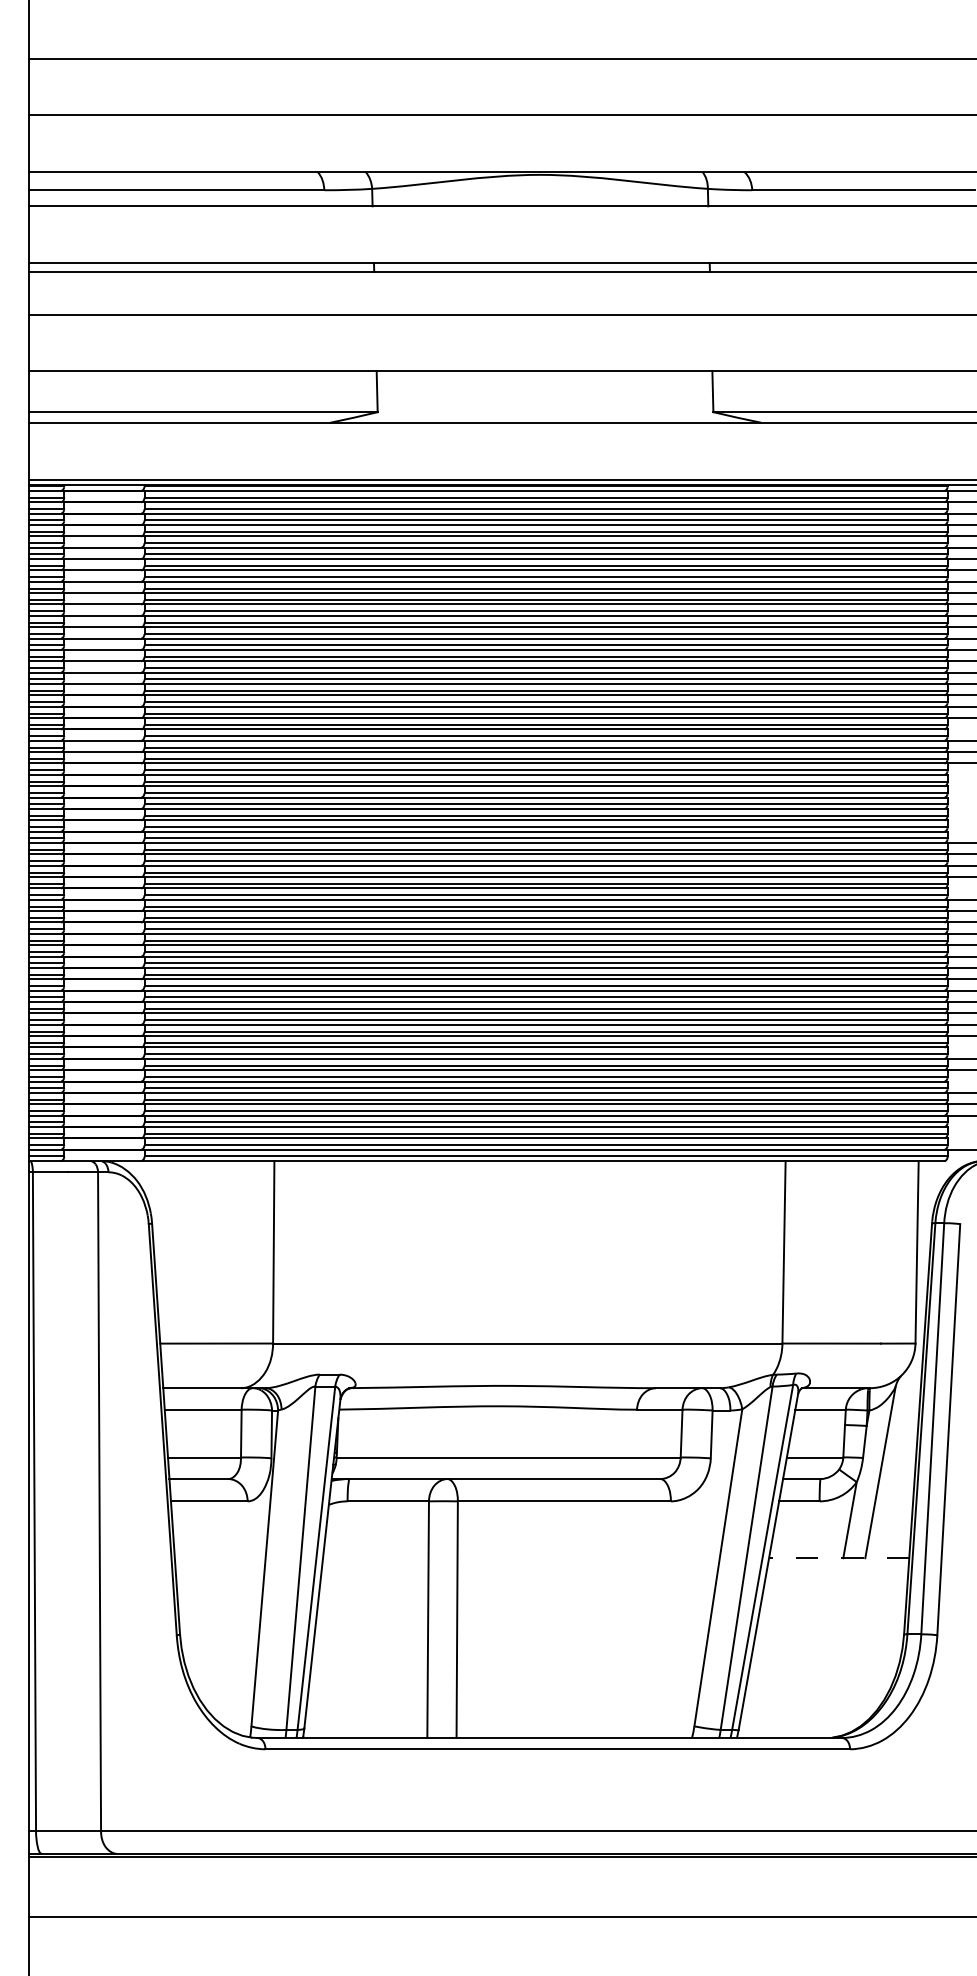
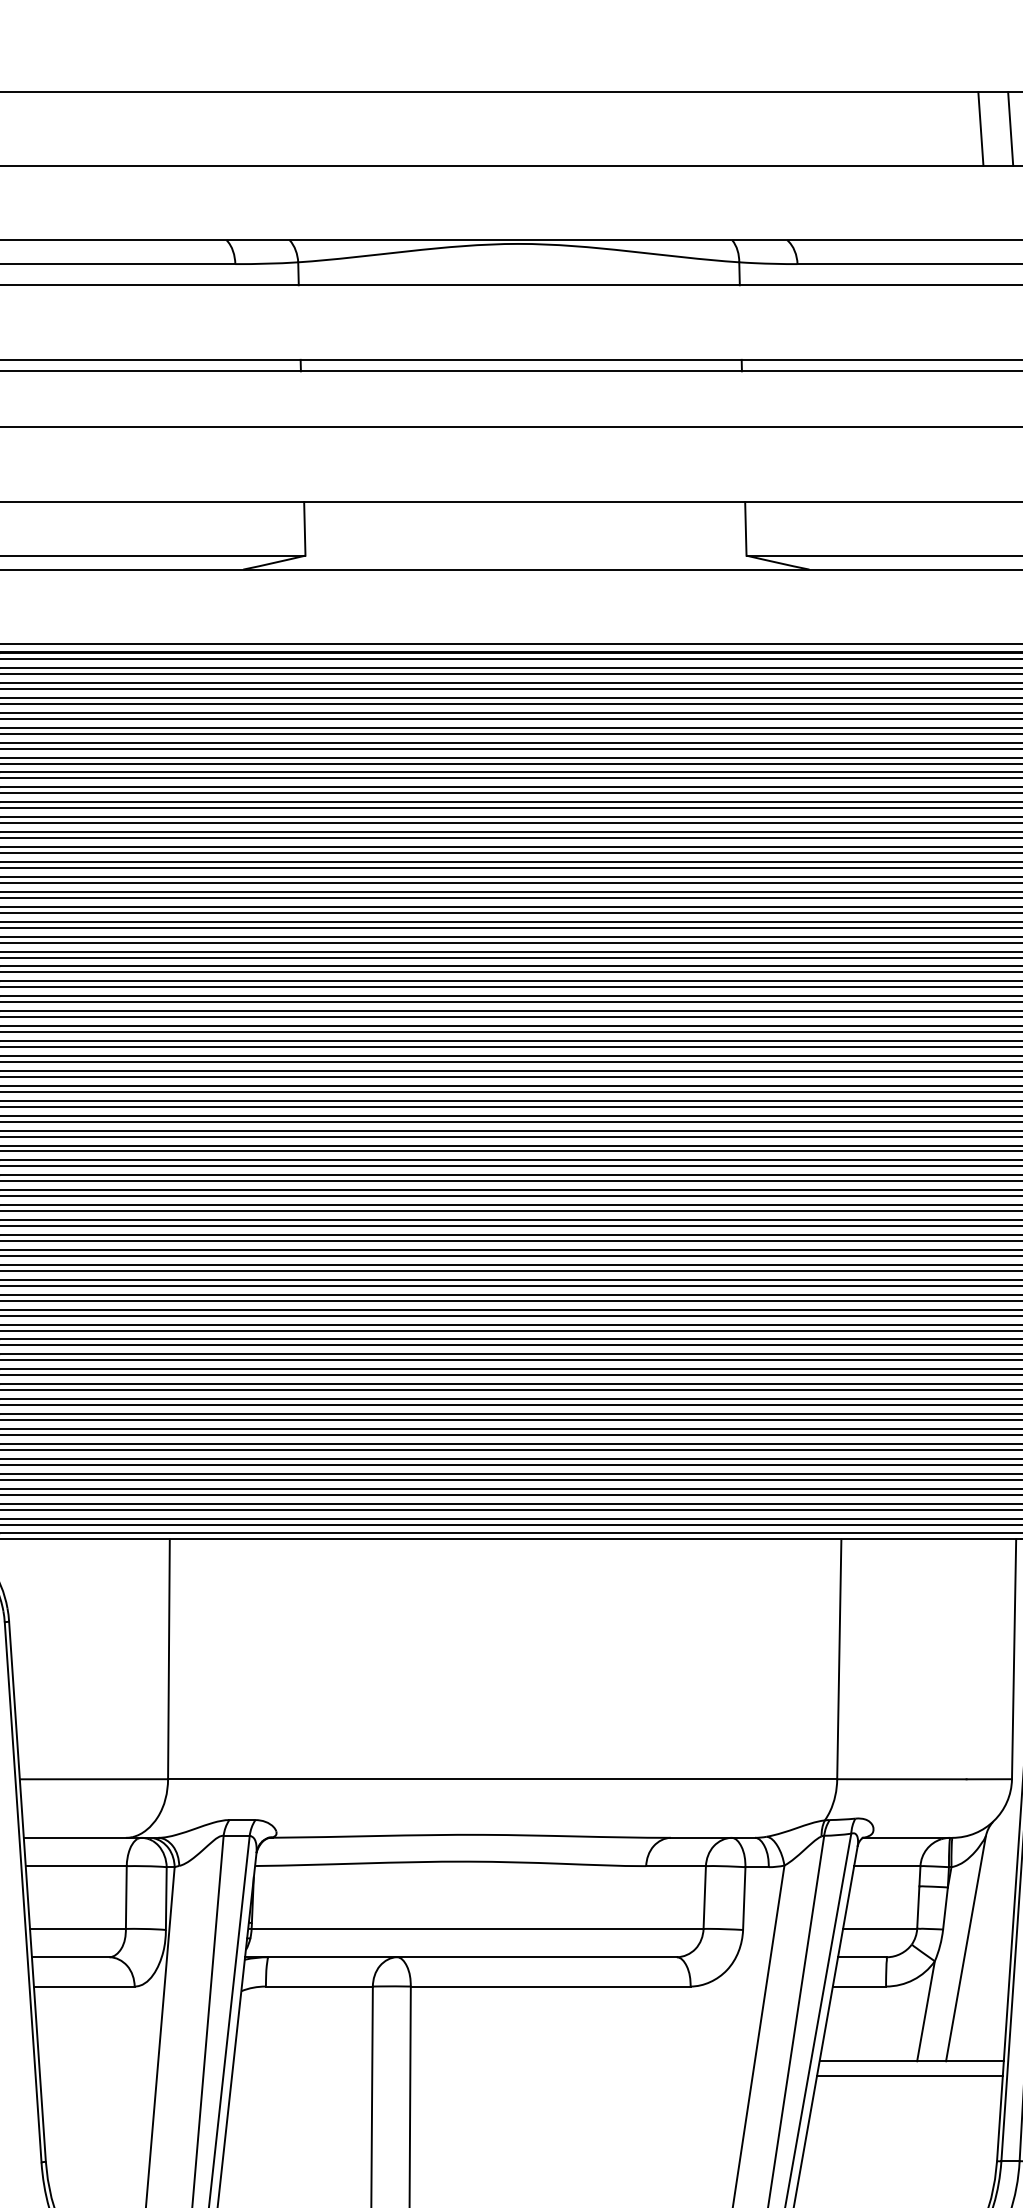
line: (891, 87) -> (980, 129), added
line: (914, 87) -> (1010, 129), added
line: (838, 1558) -> (910, 2061), dashed -> solid
line: (837, 1569) -> (909, 2076), added

